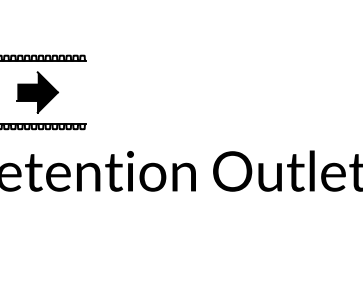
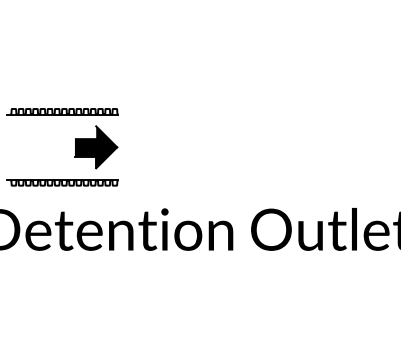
part: (38, 92) -> (96, 147), moved

